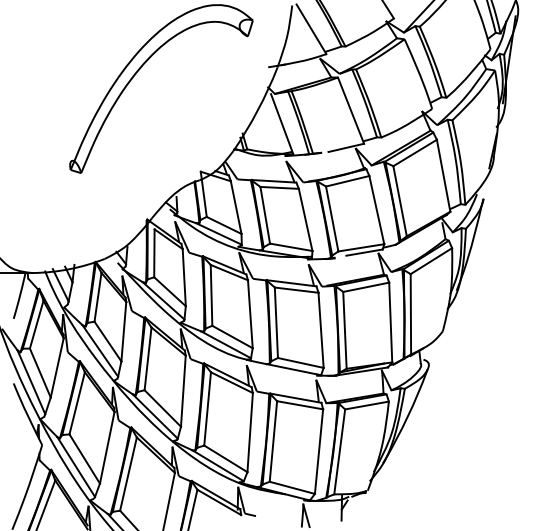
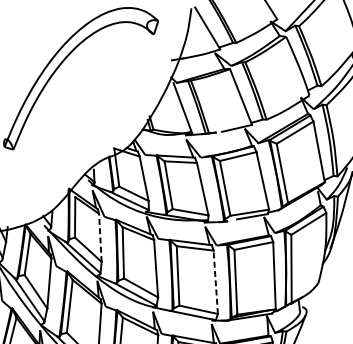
line: (184, 277) -> (100, 237), solid -> dashed
line: (321, 330) -> (216, 282), solid -> dashed

